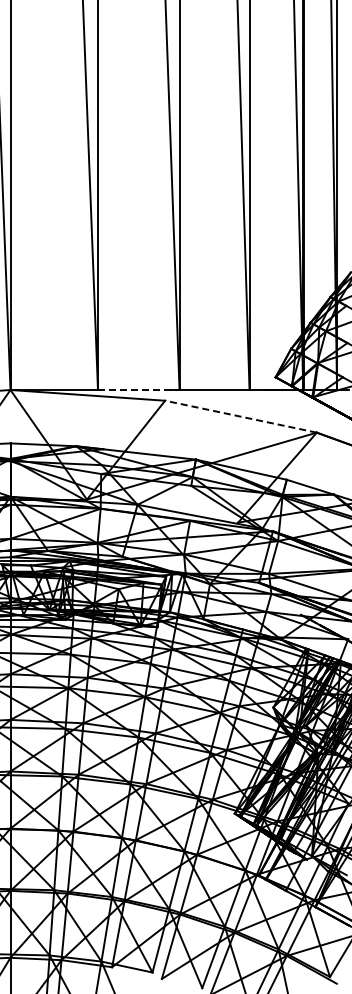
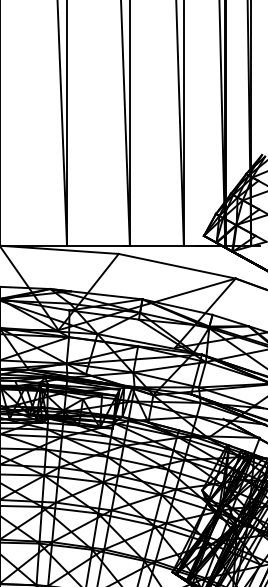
line: (138, 390) -> (98, 246), dashed -> solid
line: (240, 416) -> (176, 266), dashed -> solid

